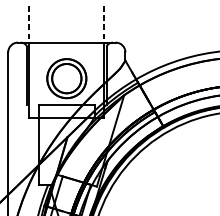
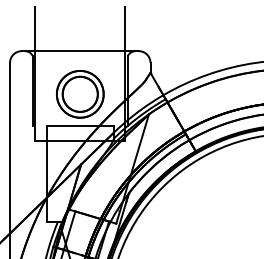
line: (29, 24) -> (35, 29), dashed -> solid
line: (104, 24) -> (125, 29), dashed -> solid

